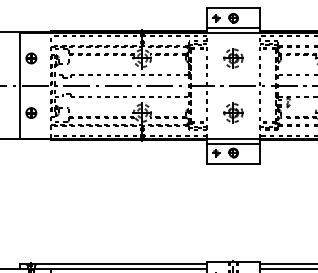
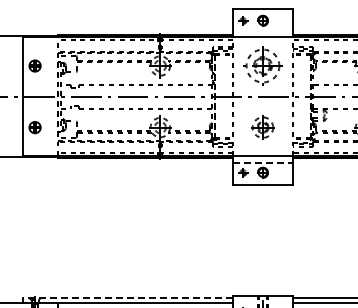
line: (233, 27) -> (262, 31), removed
part: (233, 58) -> (262, 65), size x1.6
line: (233, 144) -> (262, 162), solid -> dashed
line: (113, 263) -> (127, 297), solid -> dashed

